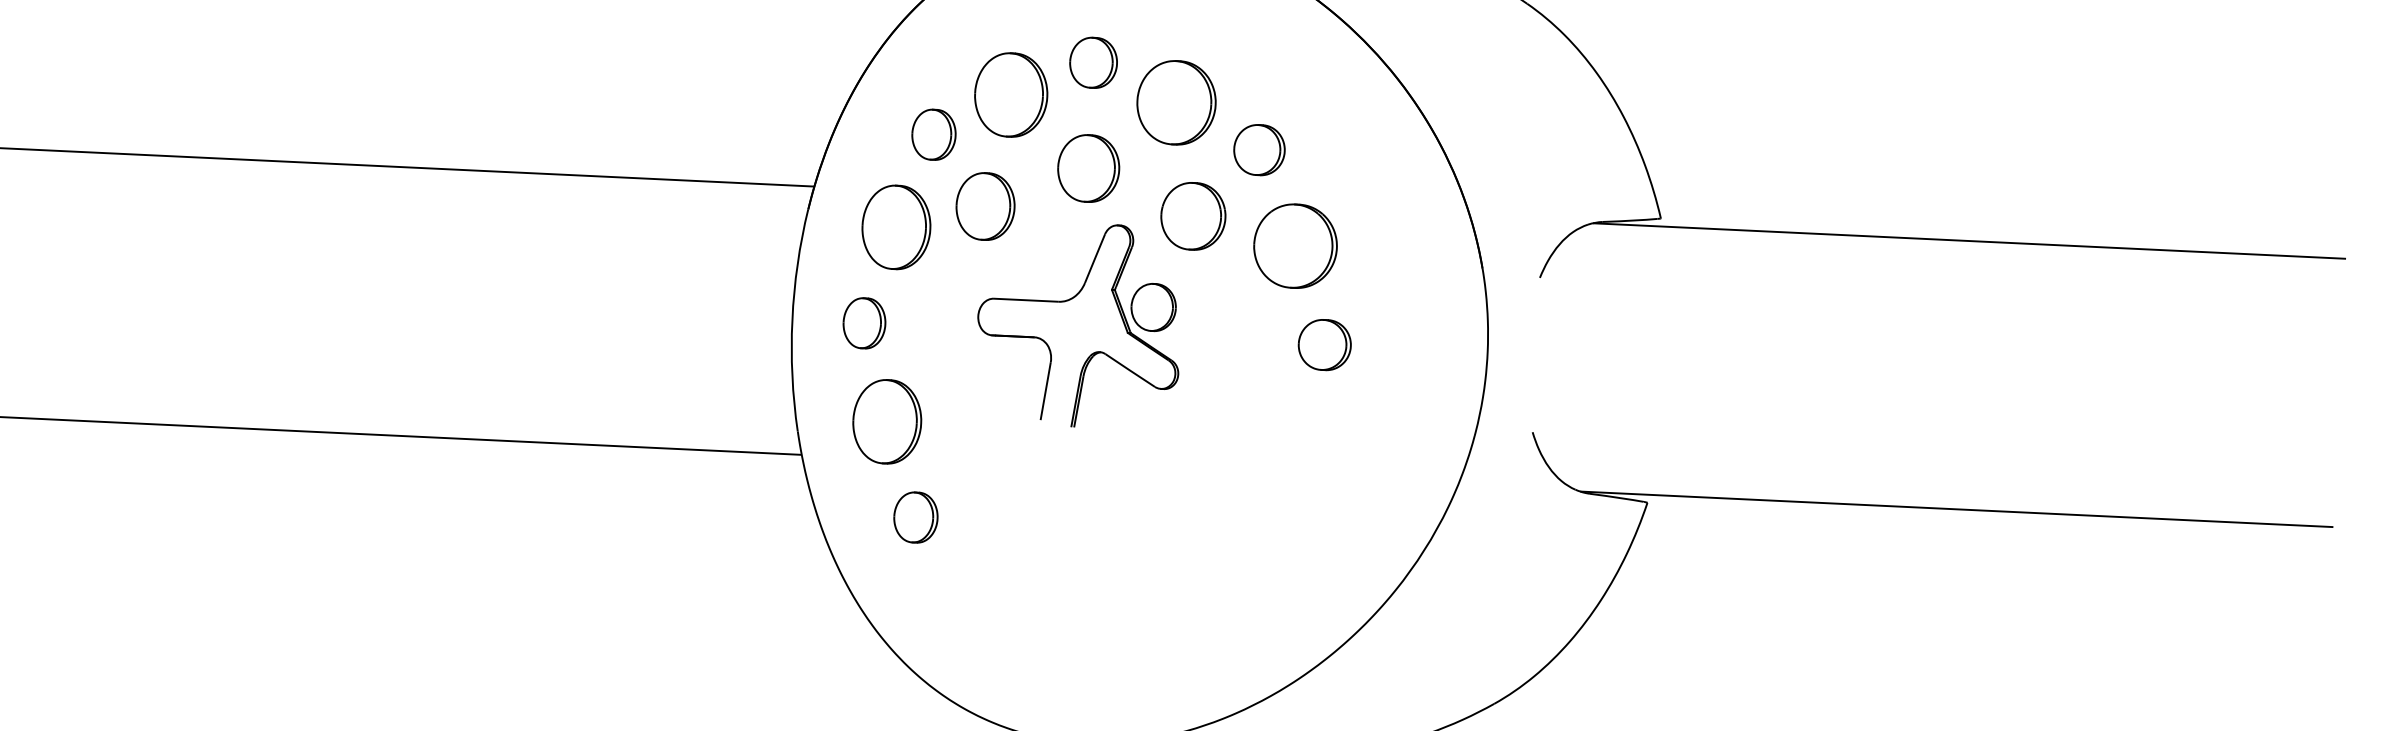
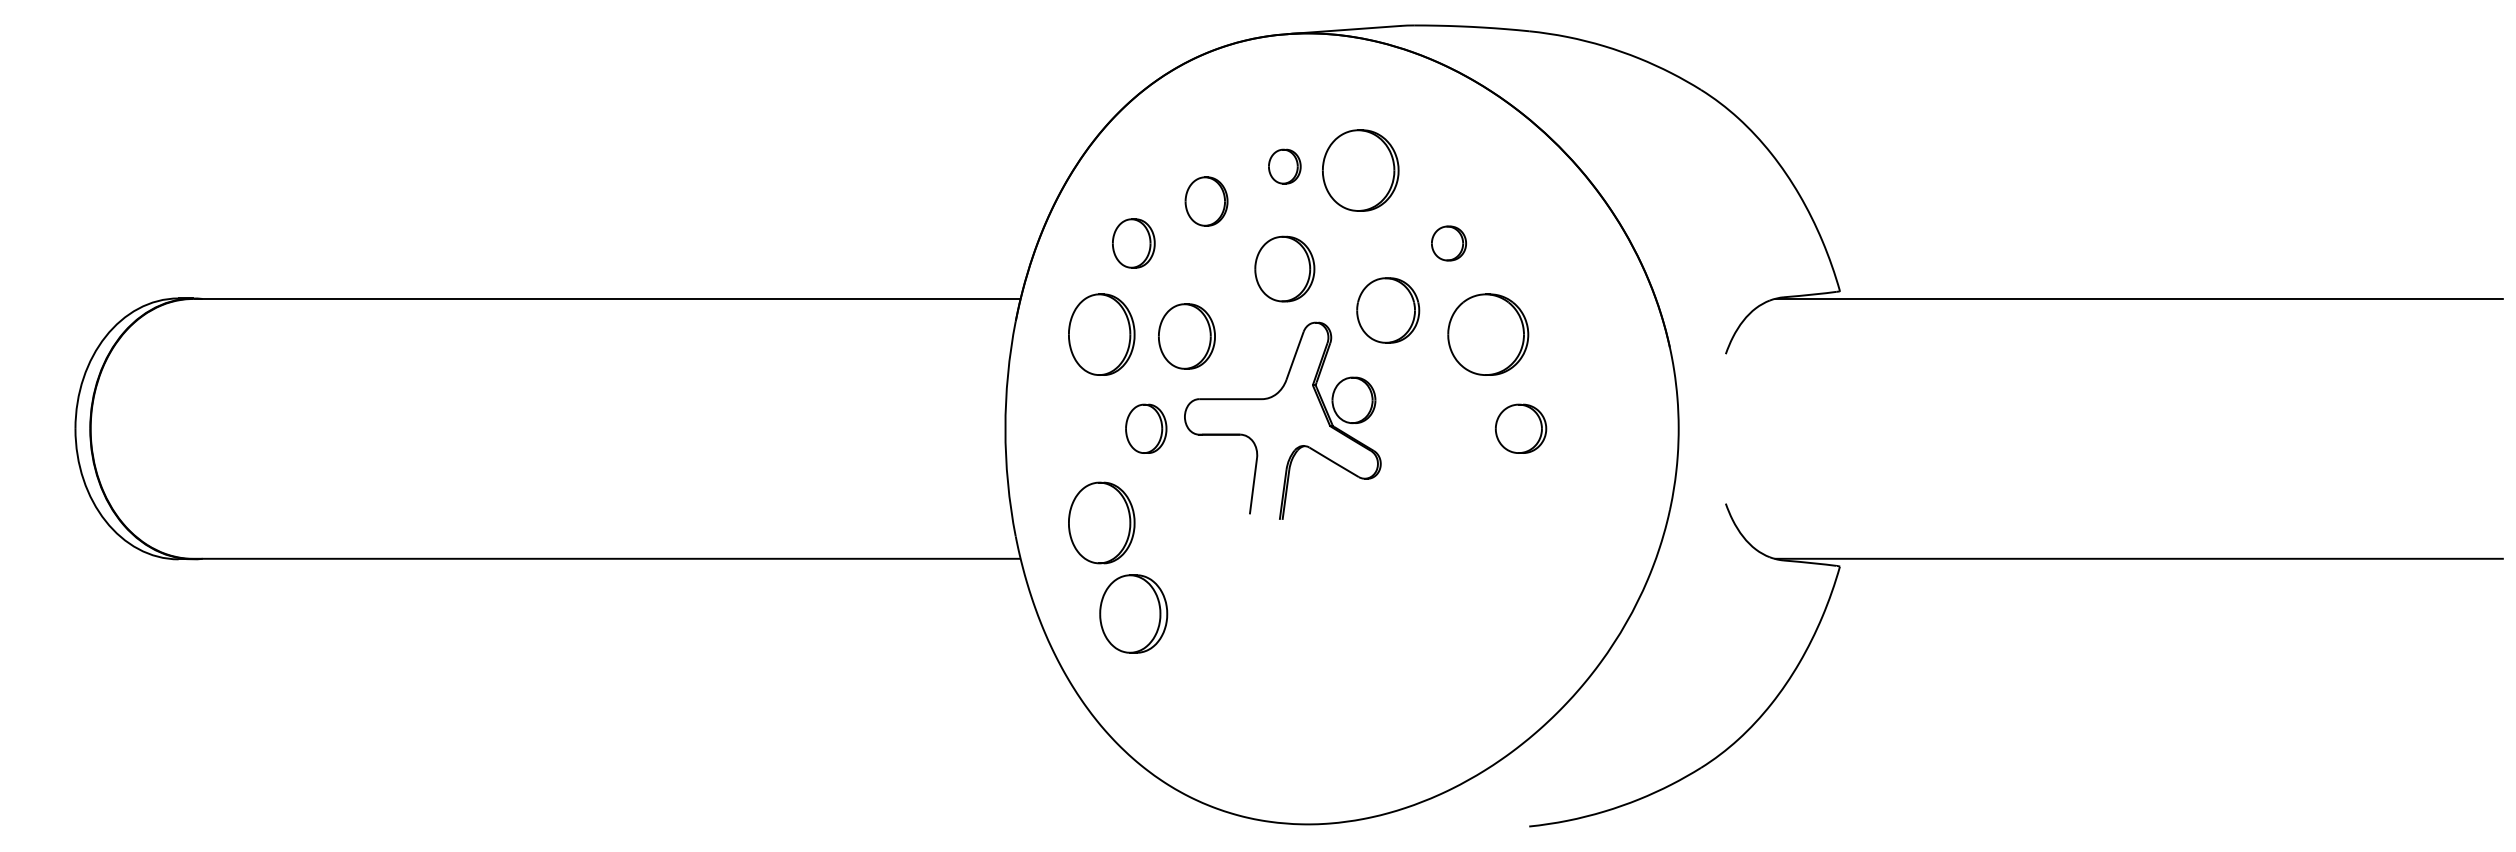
part: (1093, 62) -> (1284, 166), size x0.7
part: (1011, 94) -> (1206, 201), size x0.6
part: (1176, 102) -> (1360, 170), moved
part: (1258, 150) -> (1448, 243), size x0.7
part: (985, 206) -> (1186, 336), moved
part: (864, 322) -> (1146, 428), moved
part: (915, 517) -> (1133, 614), size x1.6

